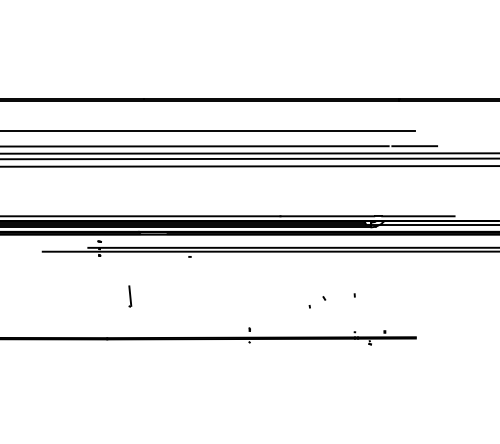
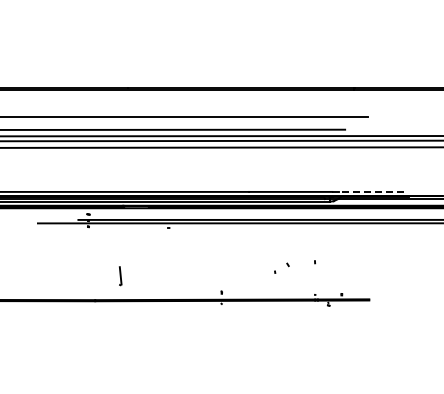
line: (414, 145) -> (368, 129), removed
line: (418, 215) -> (371, 191), solid -> dashed
line: (130, 296) -> (120, 276), moved

